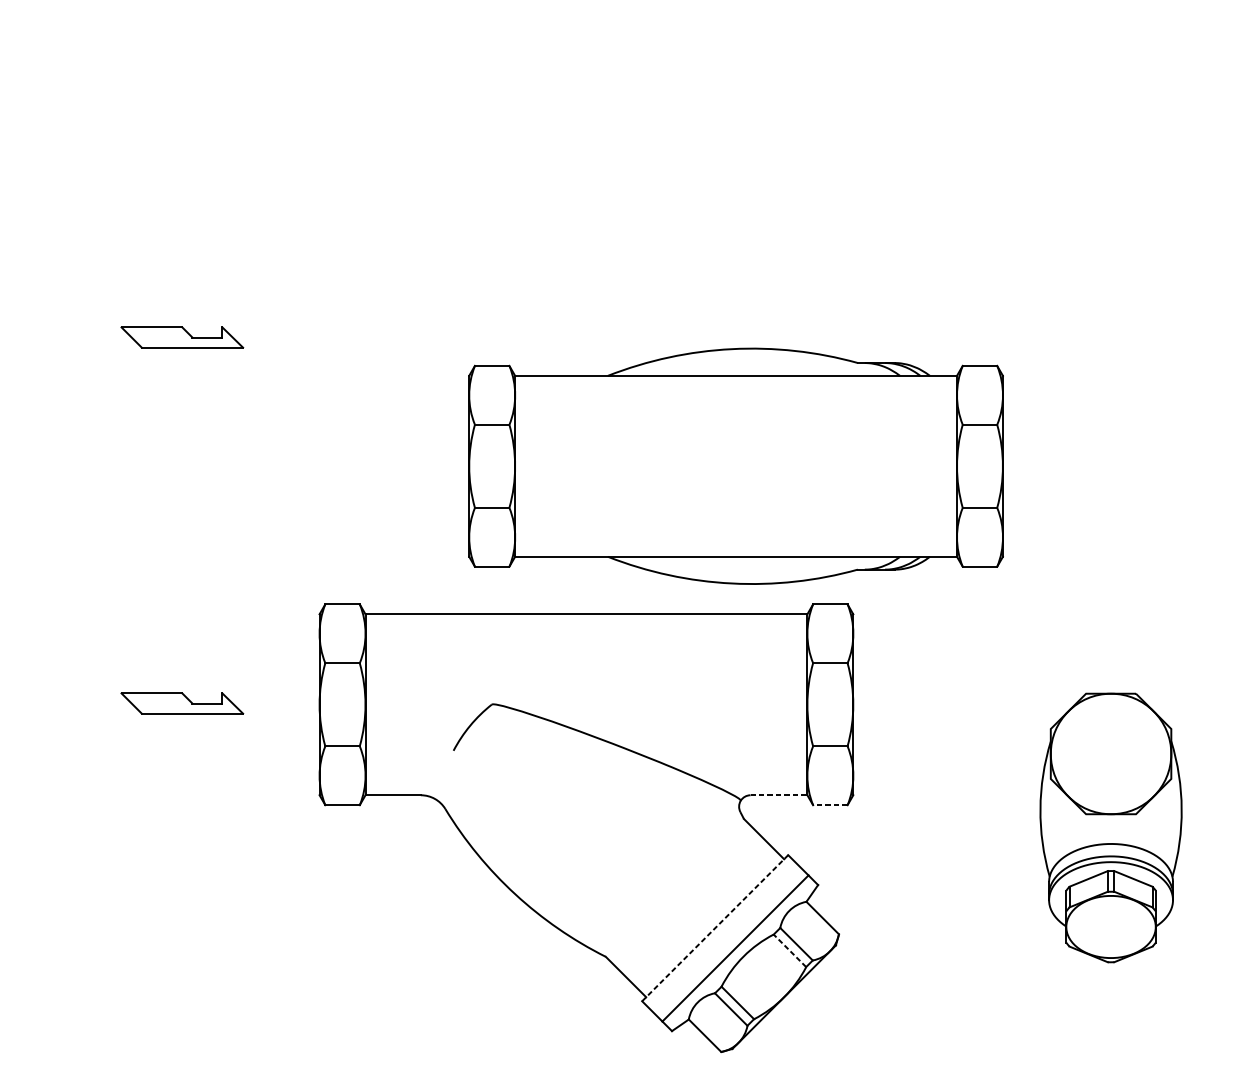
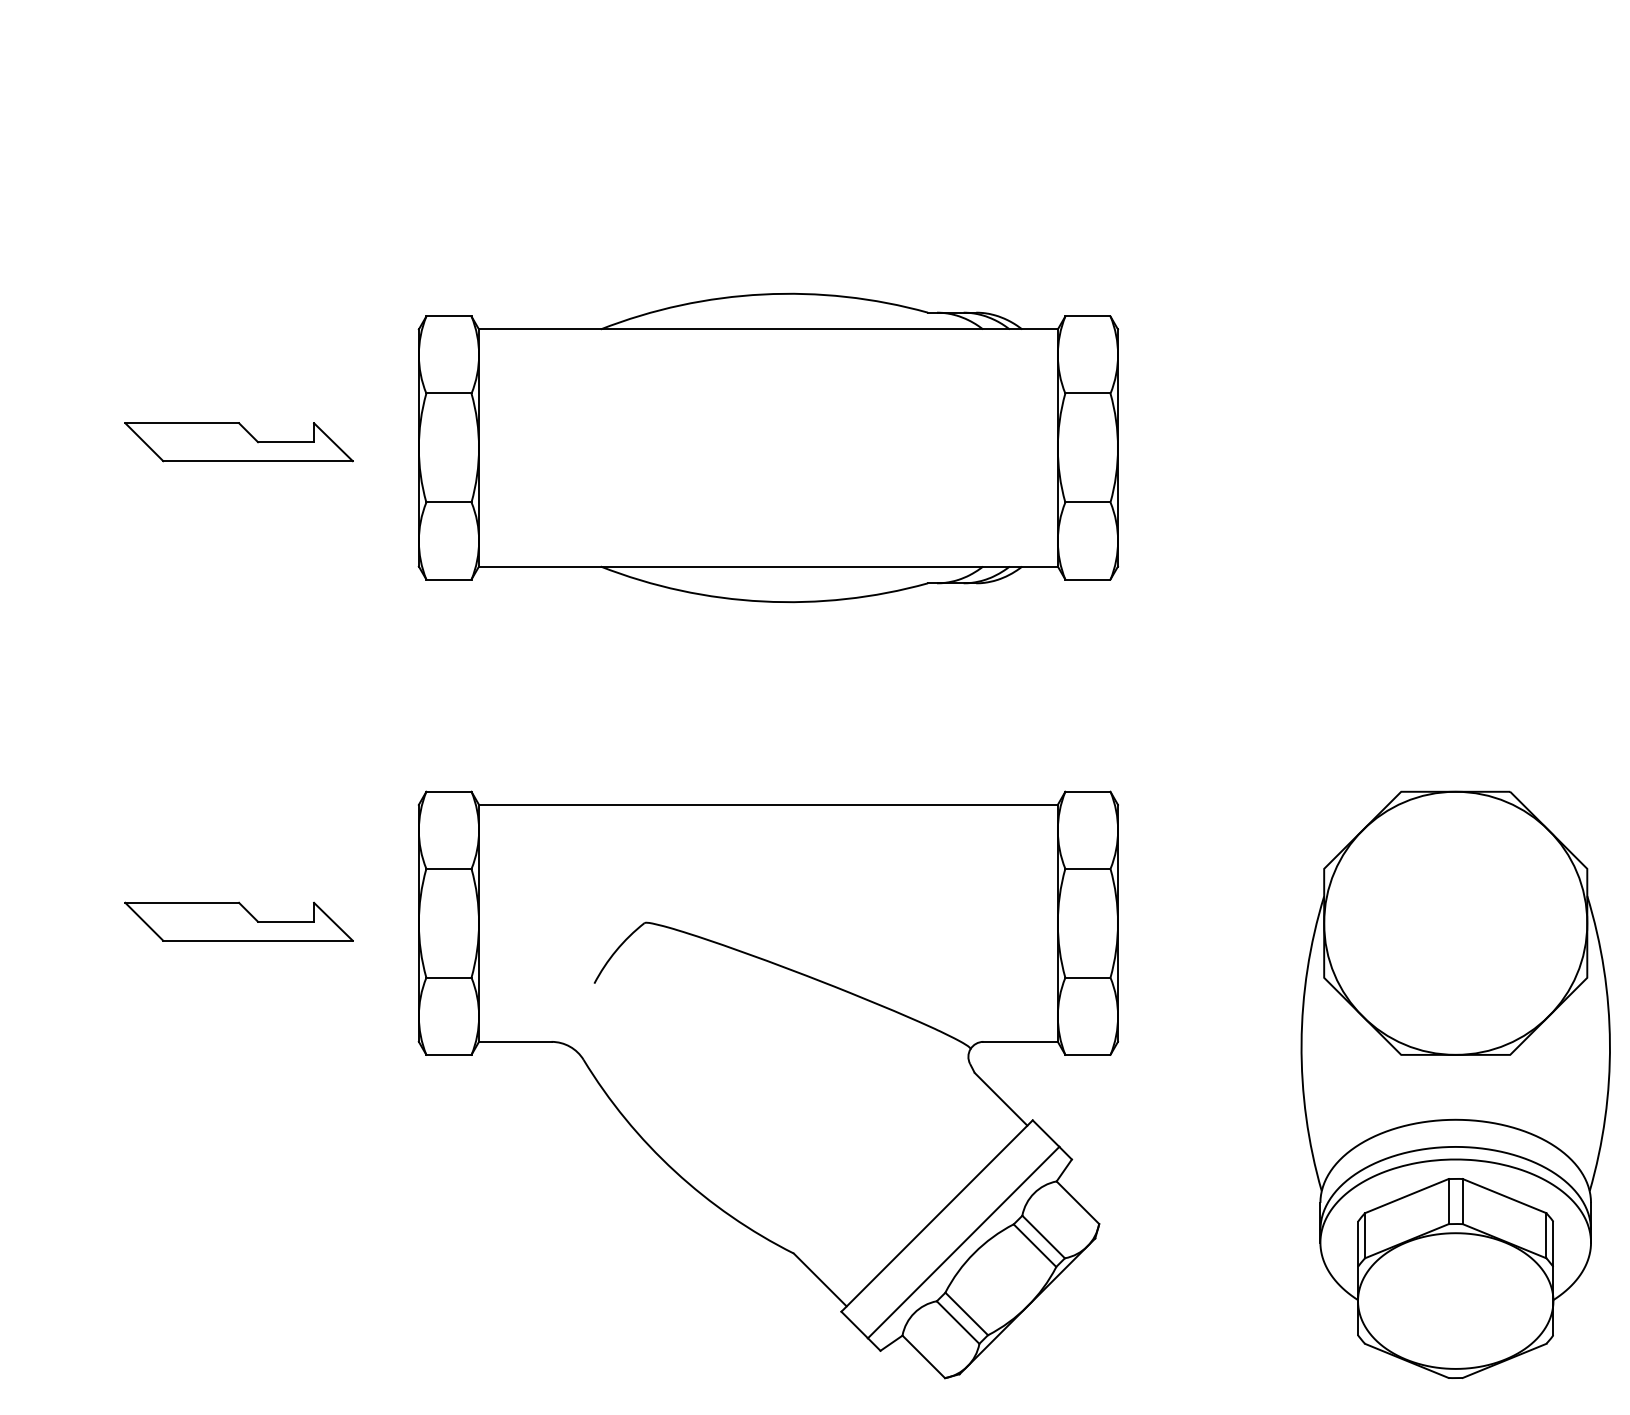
part: (181, 337) -> (238, 442), size x1.43
part: (735, 465) -> (767, 447), moved
part: (181, 703) -> (238, 921), size x1.43
line: (779, 794) -> (1021, 1041), dashed -> solid
line: (830, 804) -> (1087, 1054), dashed -> solid
part: (1110, 827) -> (1455, 1084), size x1.67
line: (715, 927) -> (937, 1215), dashed -> solid
line: (789, 950) -> (1034, 1245), dashed -> solid

